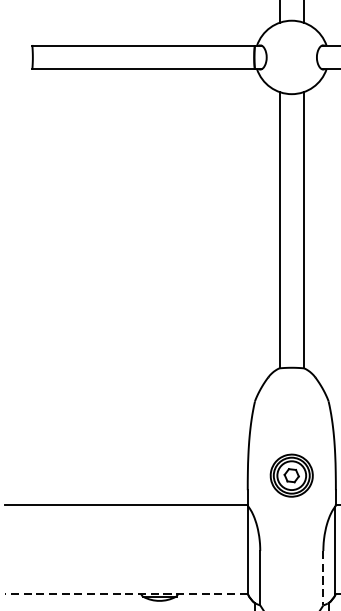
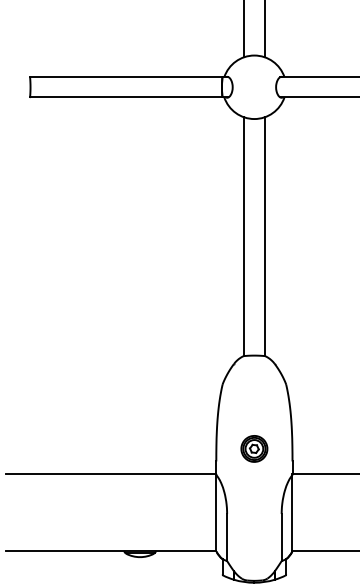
part: (291, 475) -> (254, 448), size x0.71
line: (323, 578) -> (281, 537), dashed -> solid
line: (125, 594) -> (110, 551), dashed -> solid

